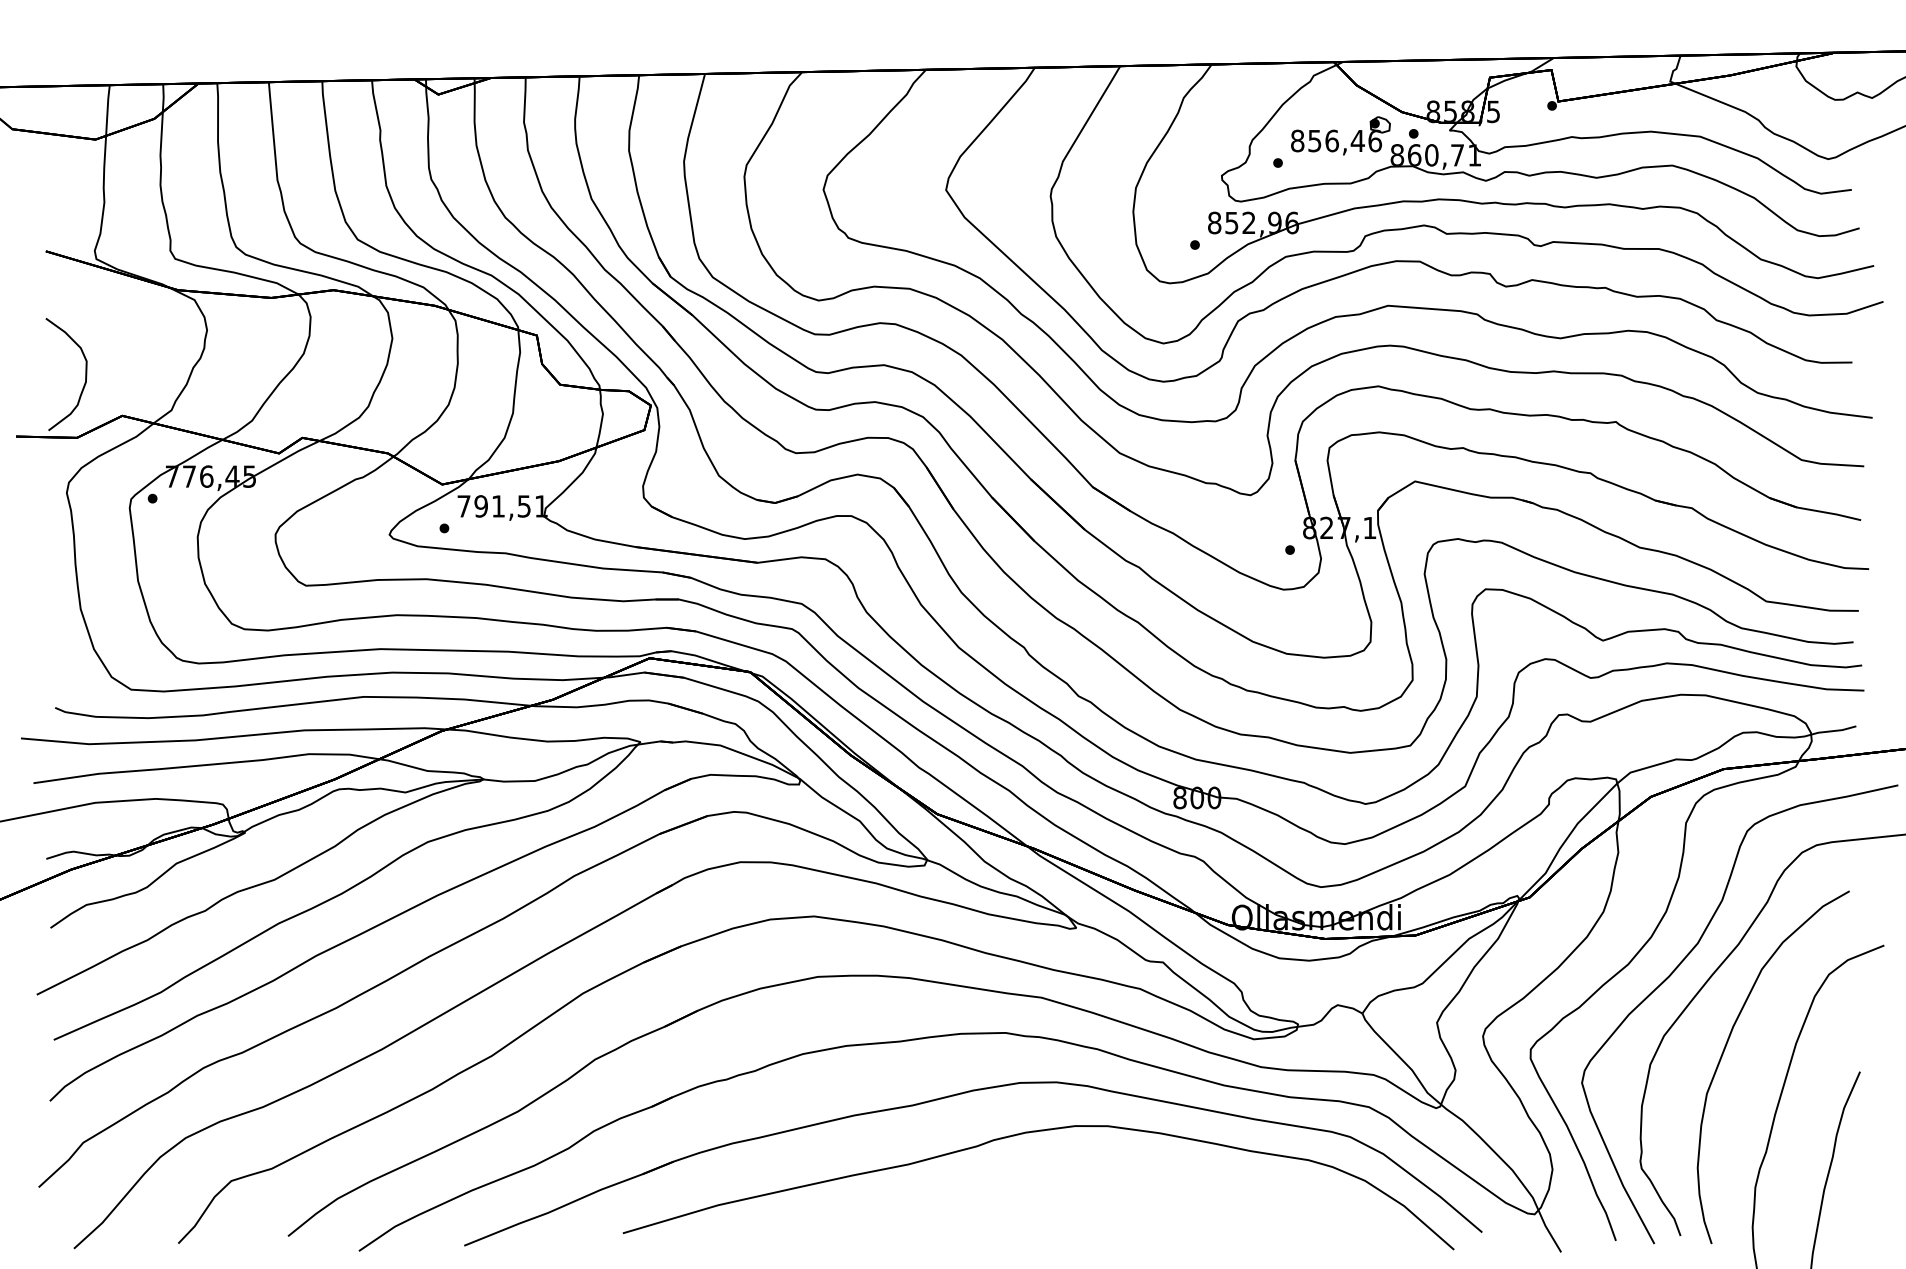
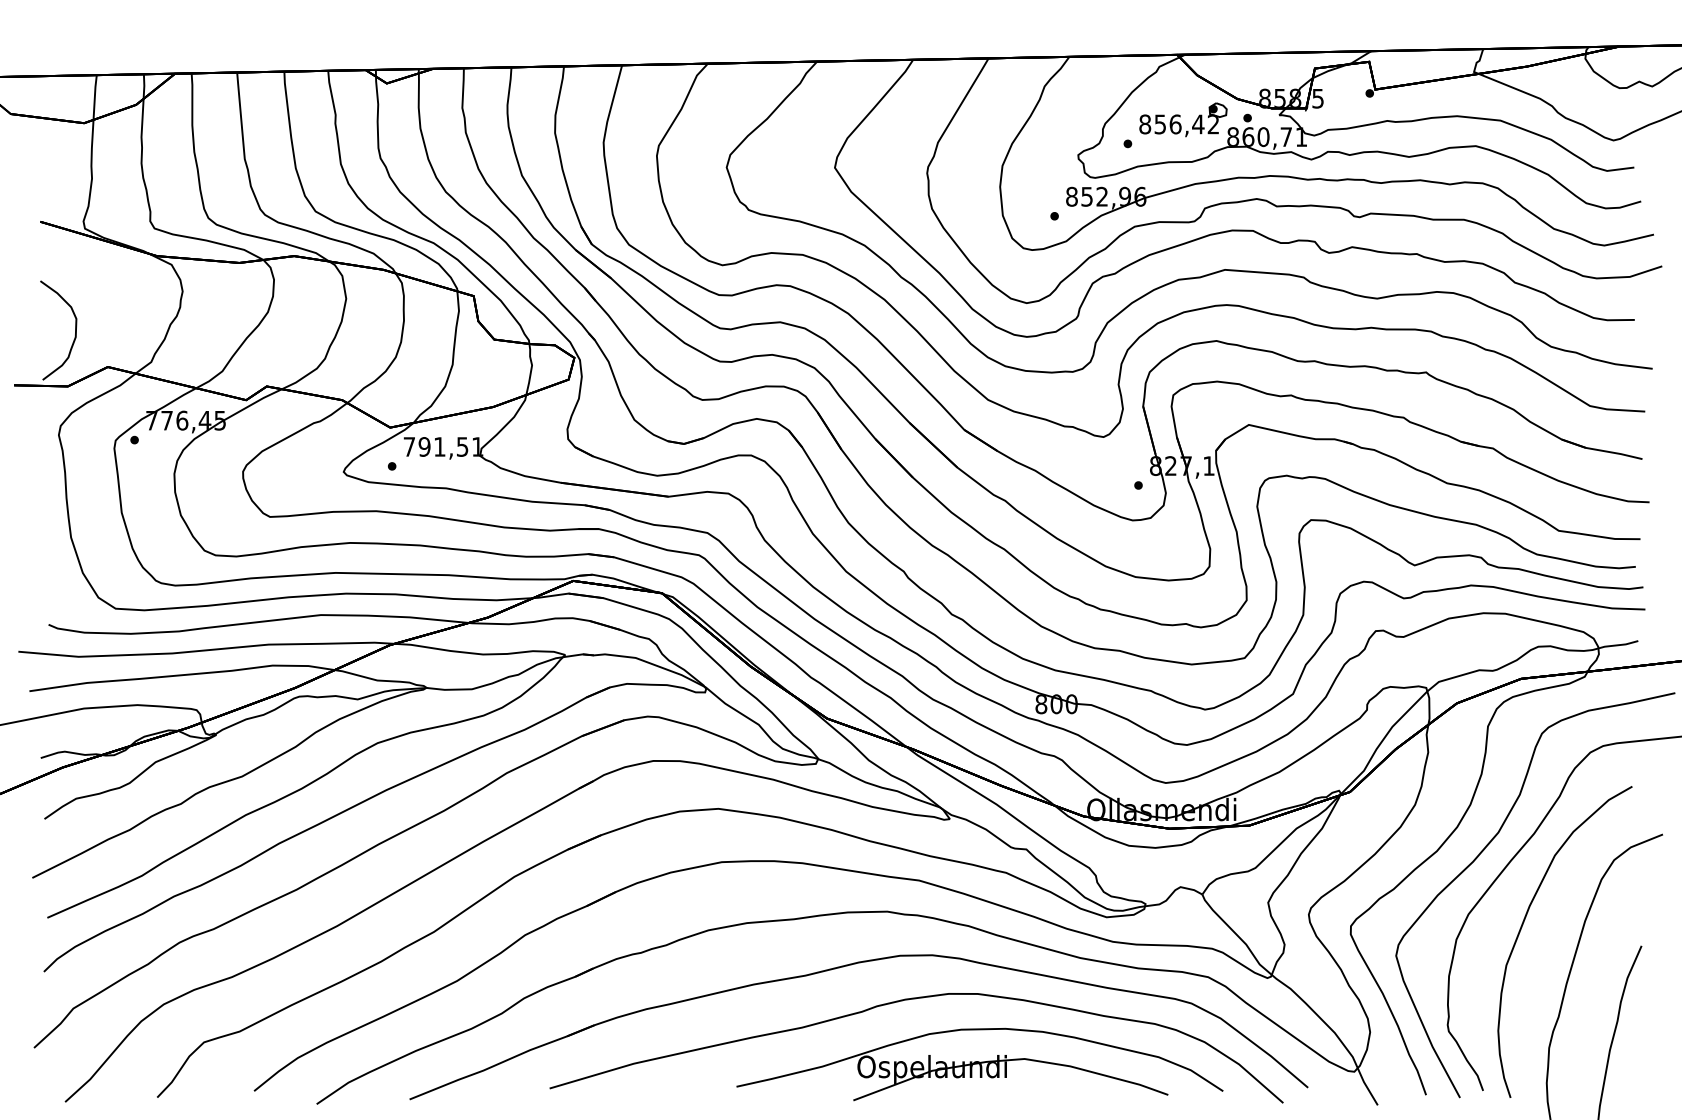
text: (1374, 140) -> (1213, 123), 856,46 -> 856,42
part: (1110, 1205) -> (980, 1063), added

